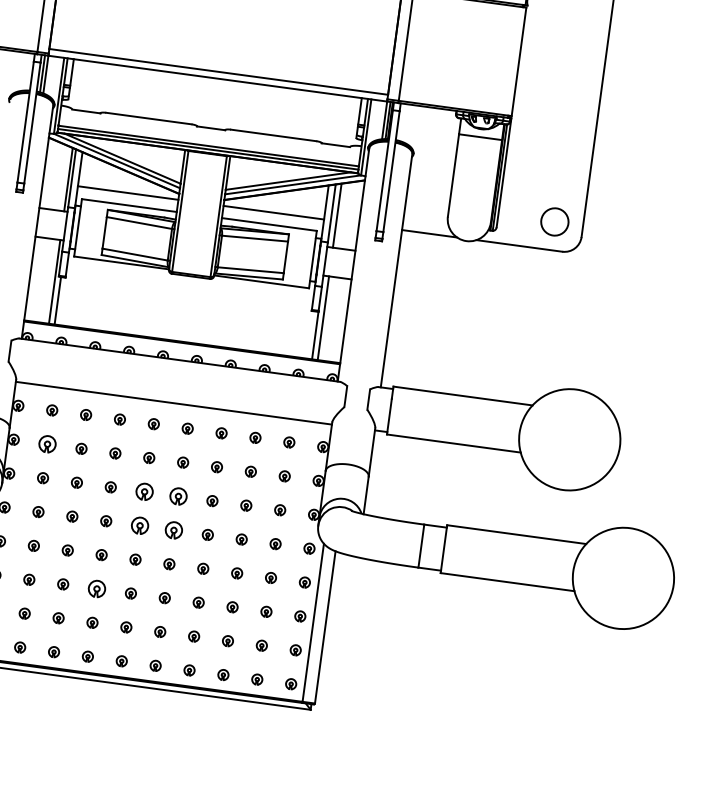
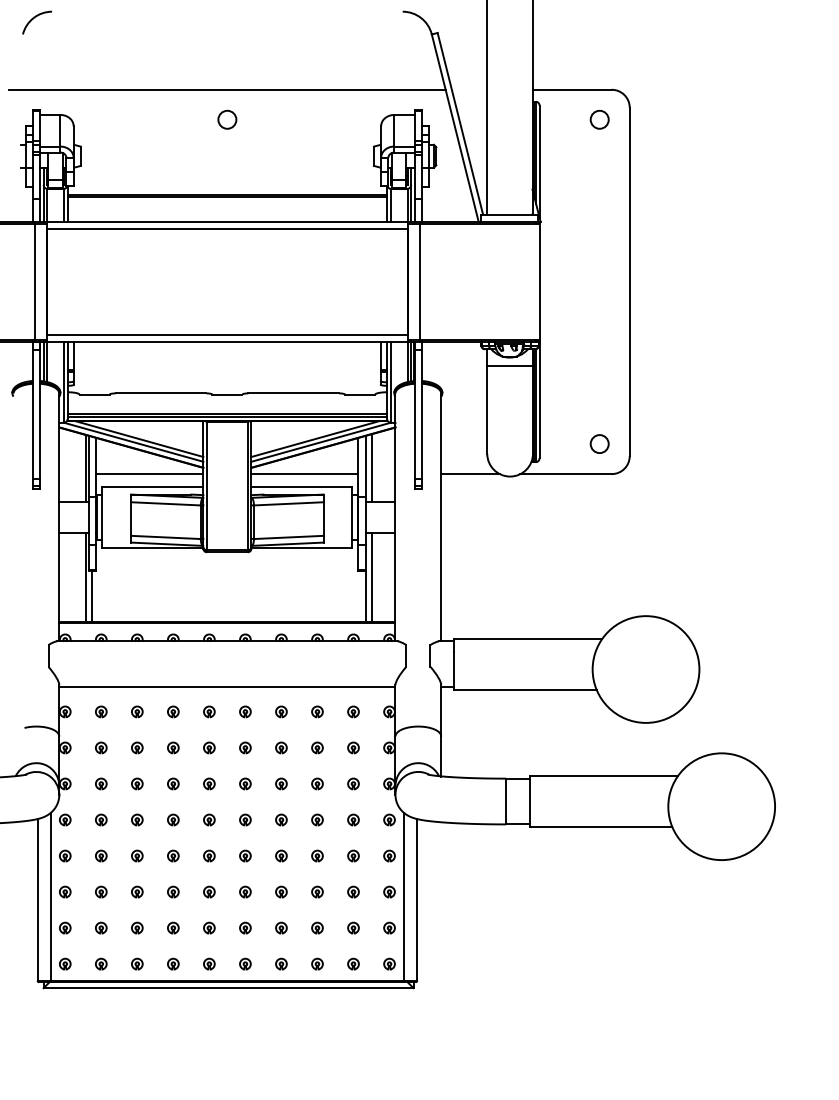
circle: (554, 222) -> (599, 444), size x0.62
part: (47, 443) -> (101, 747), size x0.62
part: (144, 491) -> (209, 783), size x0.62
part: (178, 496) -> (245, 783), size x0.62
part: (140, 525) -> (209, 819), size x0.62
part: (174, 529) -> (245, 819), size x0.62
part: (97, 588) -> (173, 891), size x0.62

